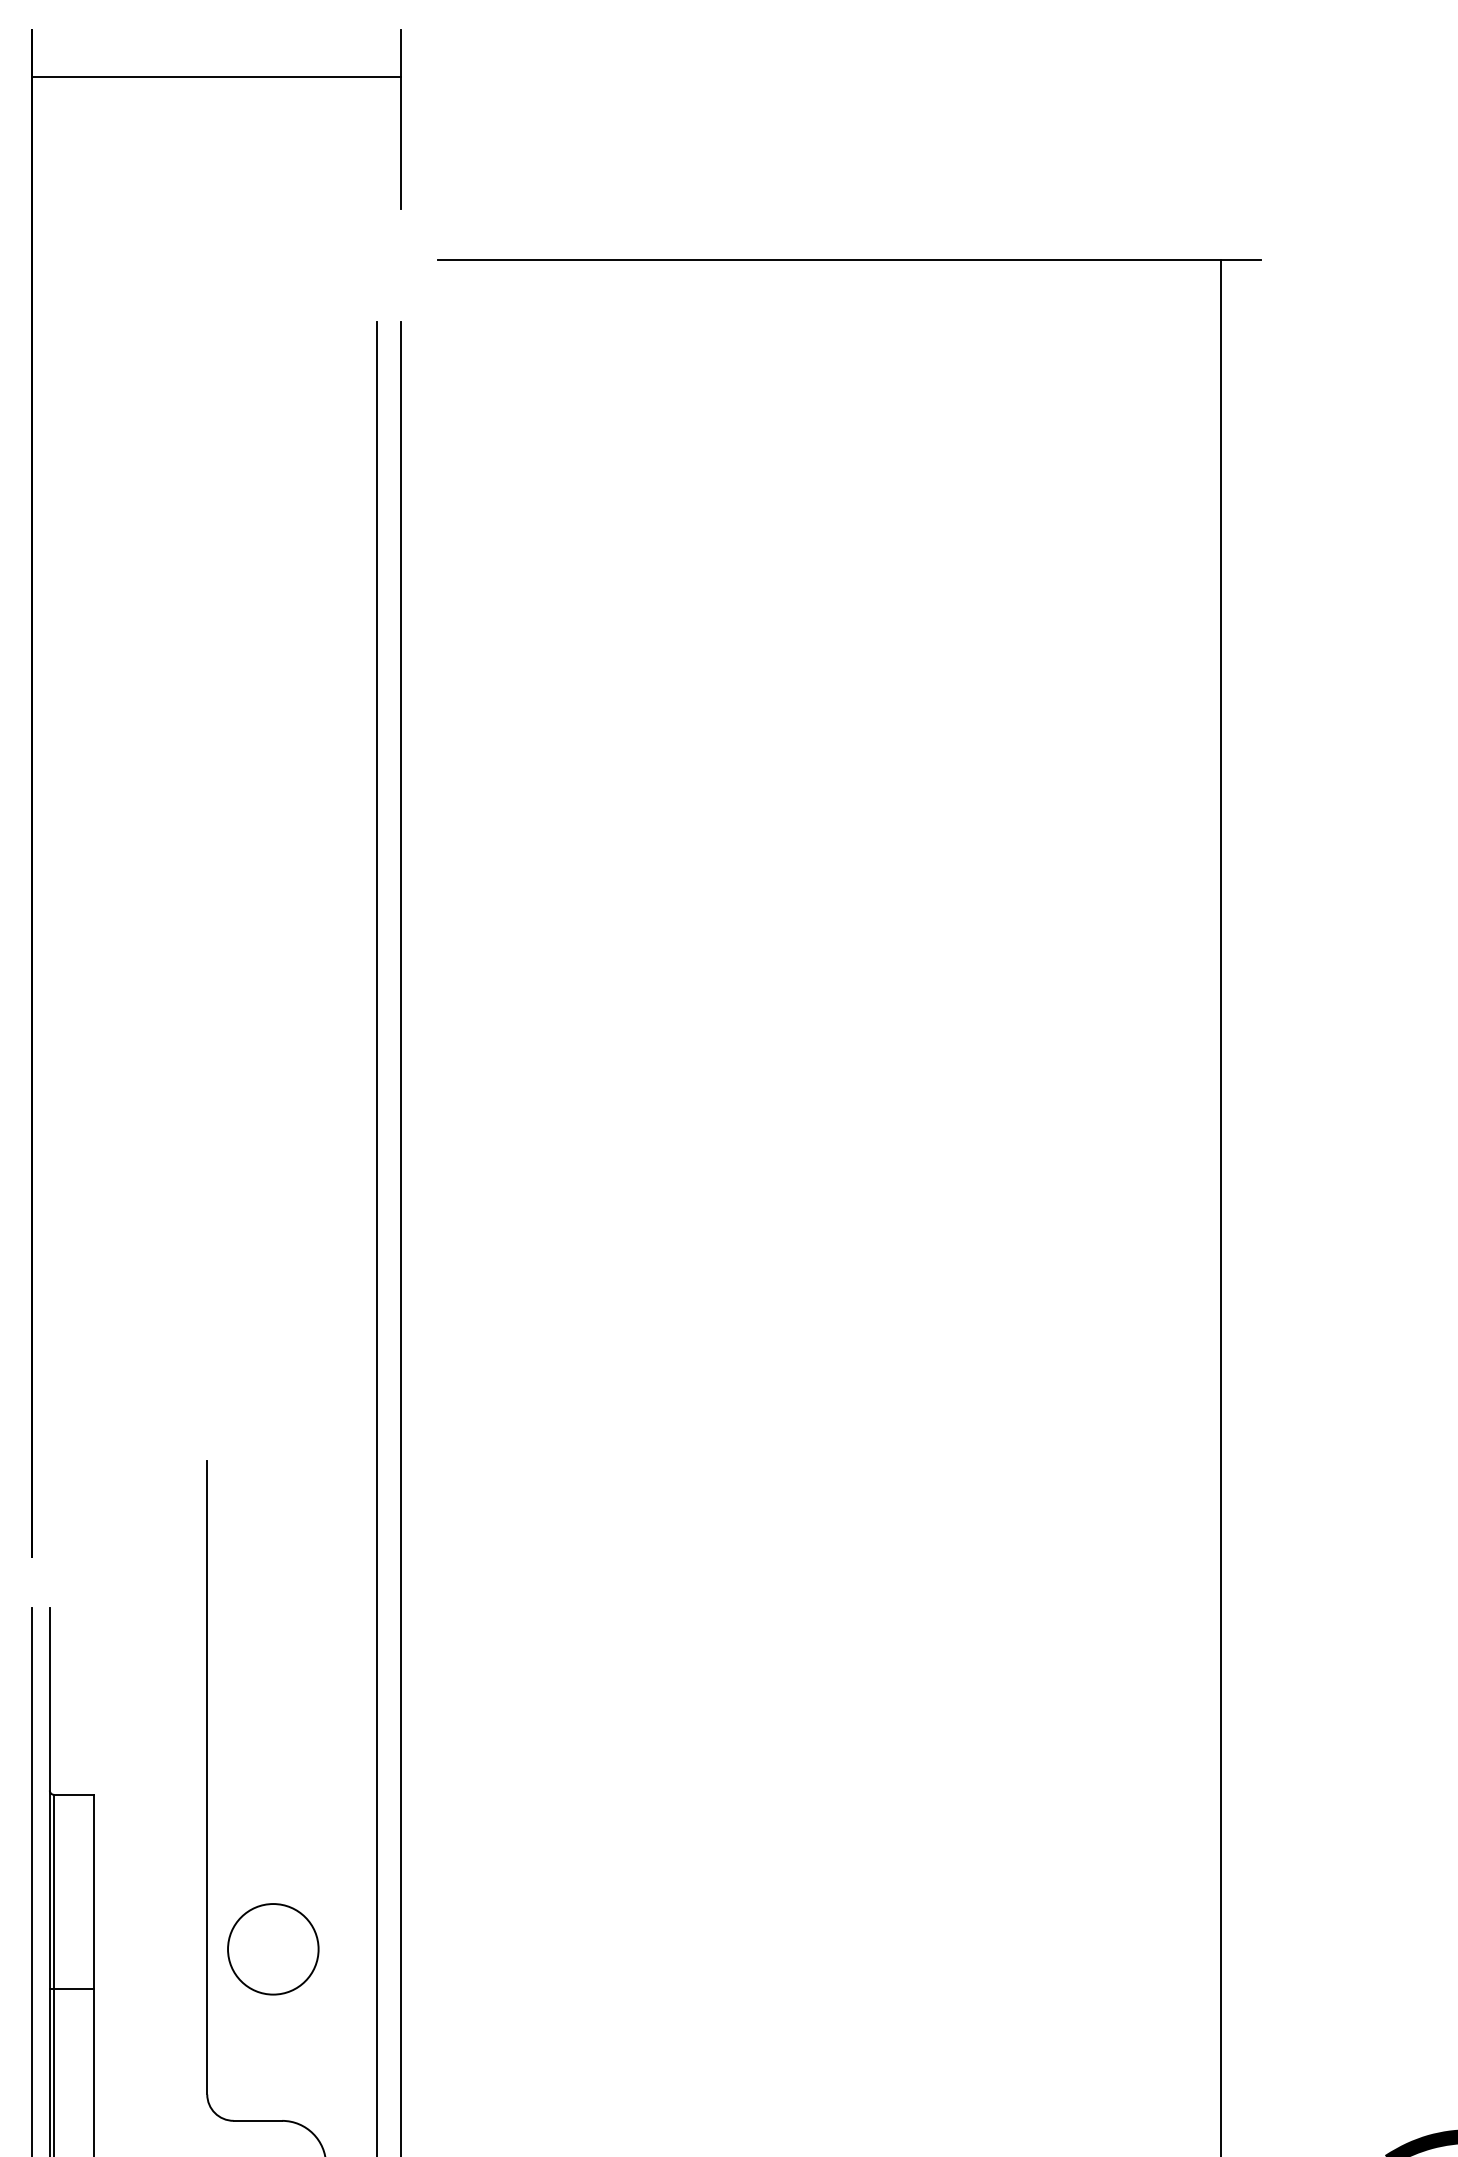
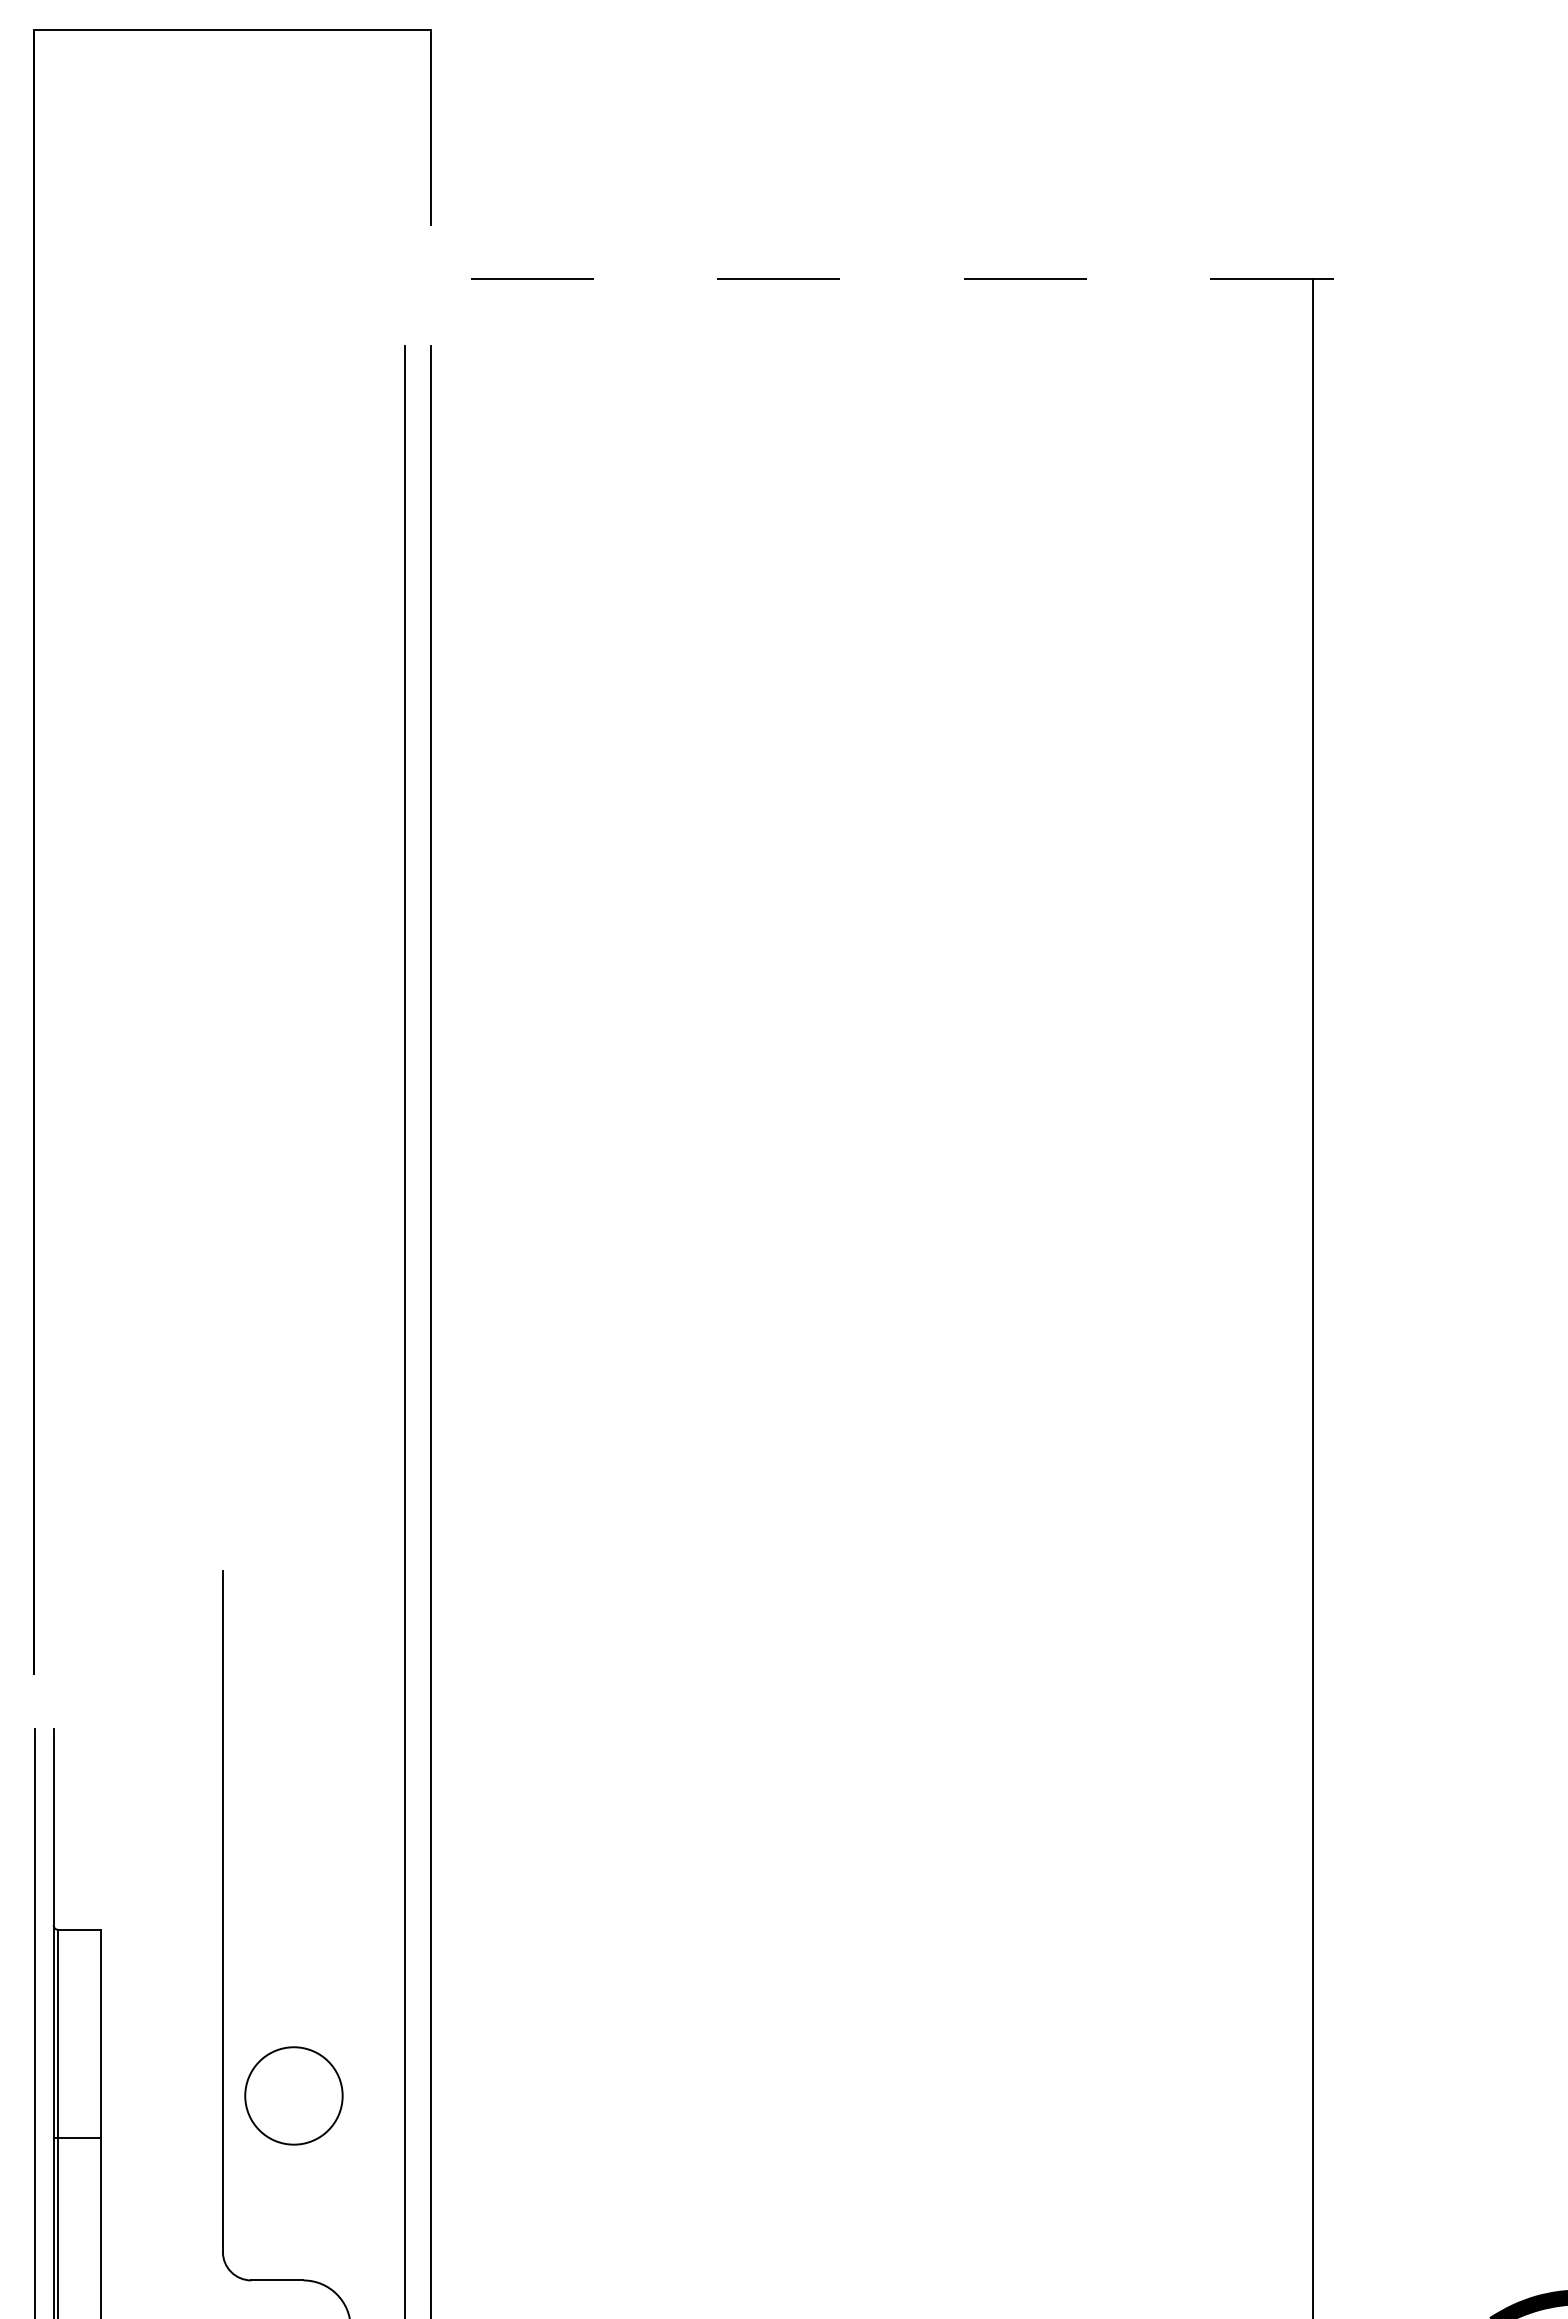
line: (216, 76) -> (232, 29), moved
line: (849, 260) -> (913, 279), solid -> dashed

